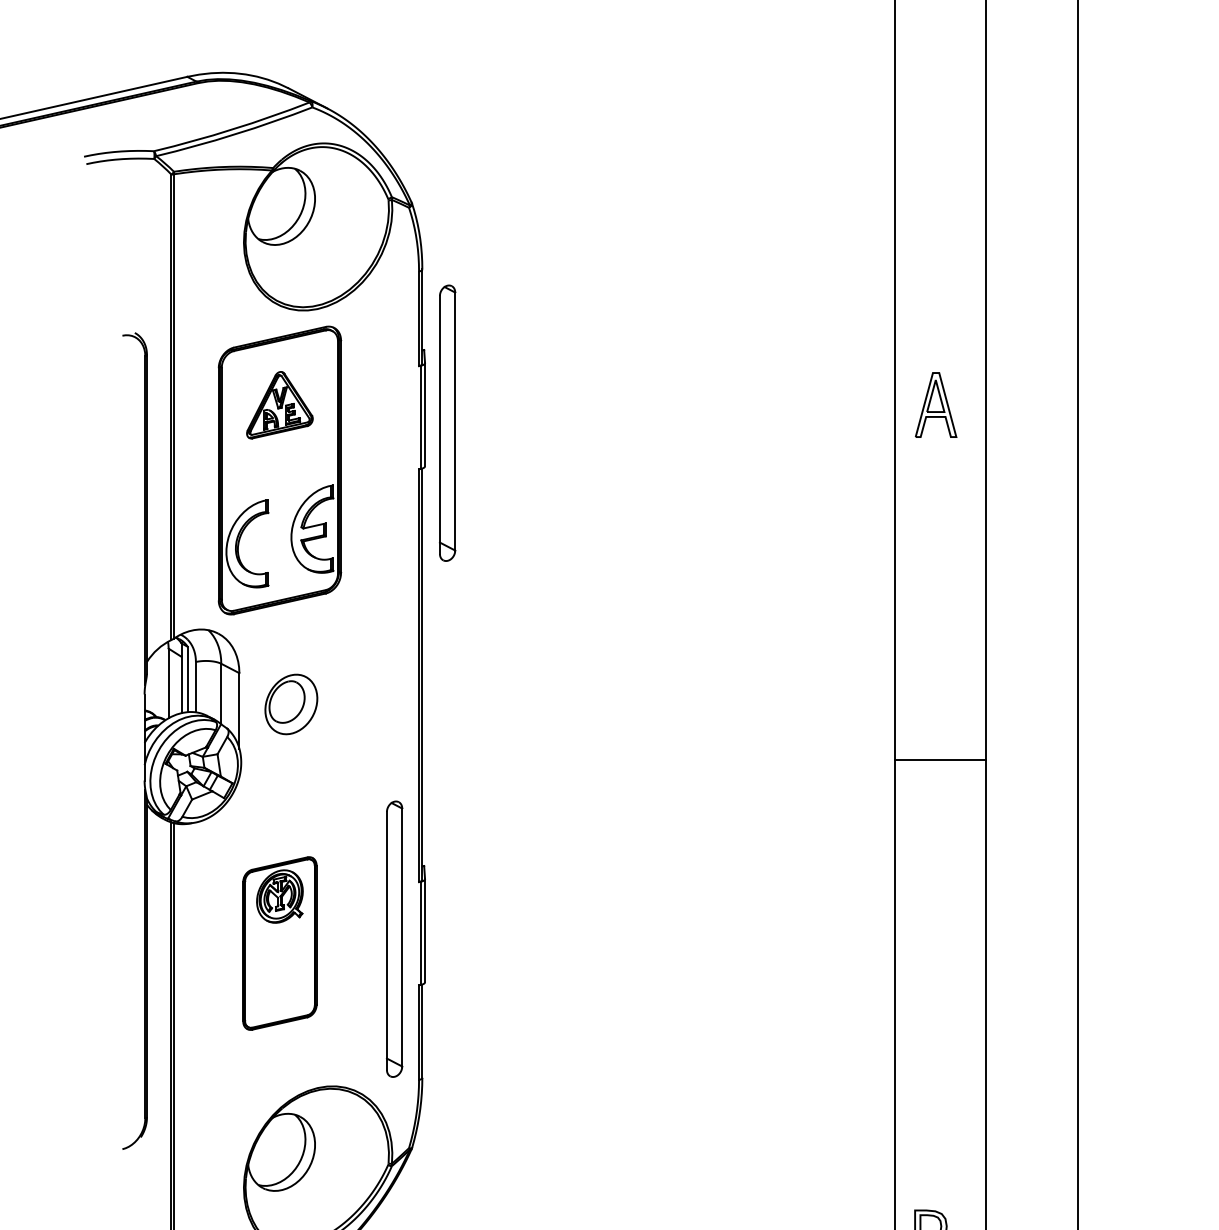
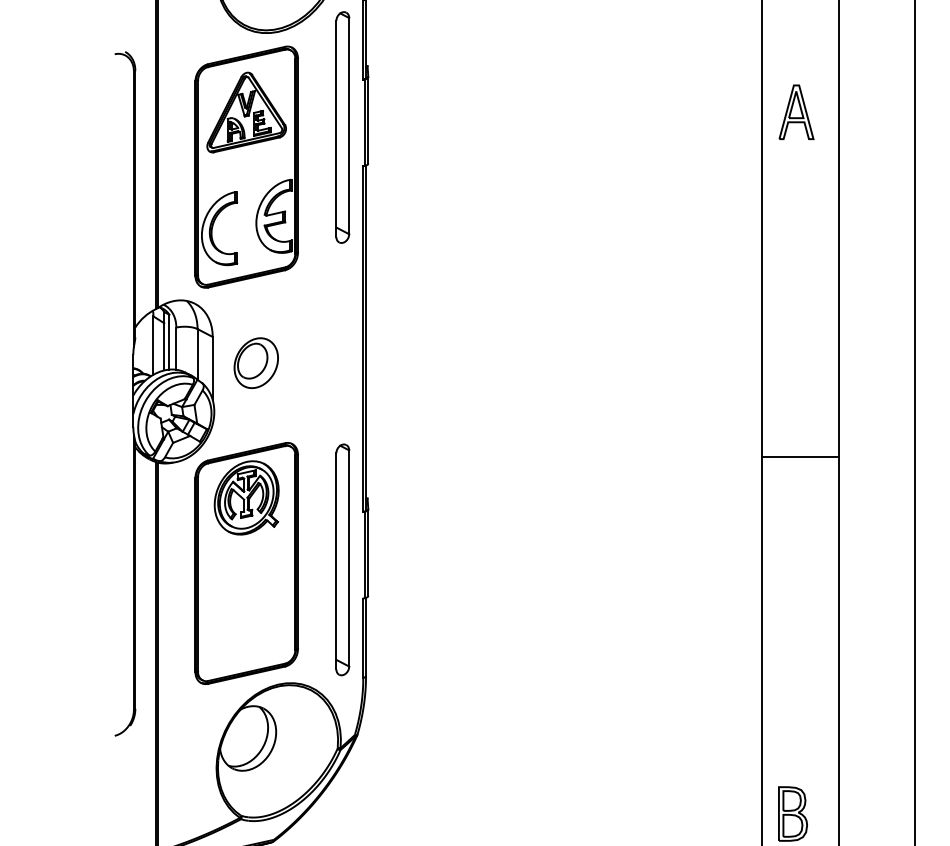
part: (279, 404) -> (246, 111), size x1.43
part: (447, 422) -> (342, 126), moved
line: (940, 759) -> (800, 457), moved
part: (279, 943) -> (246, 563), size x1.67

